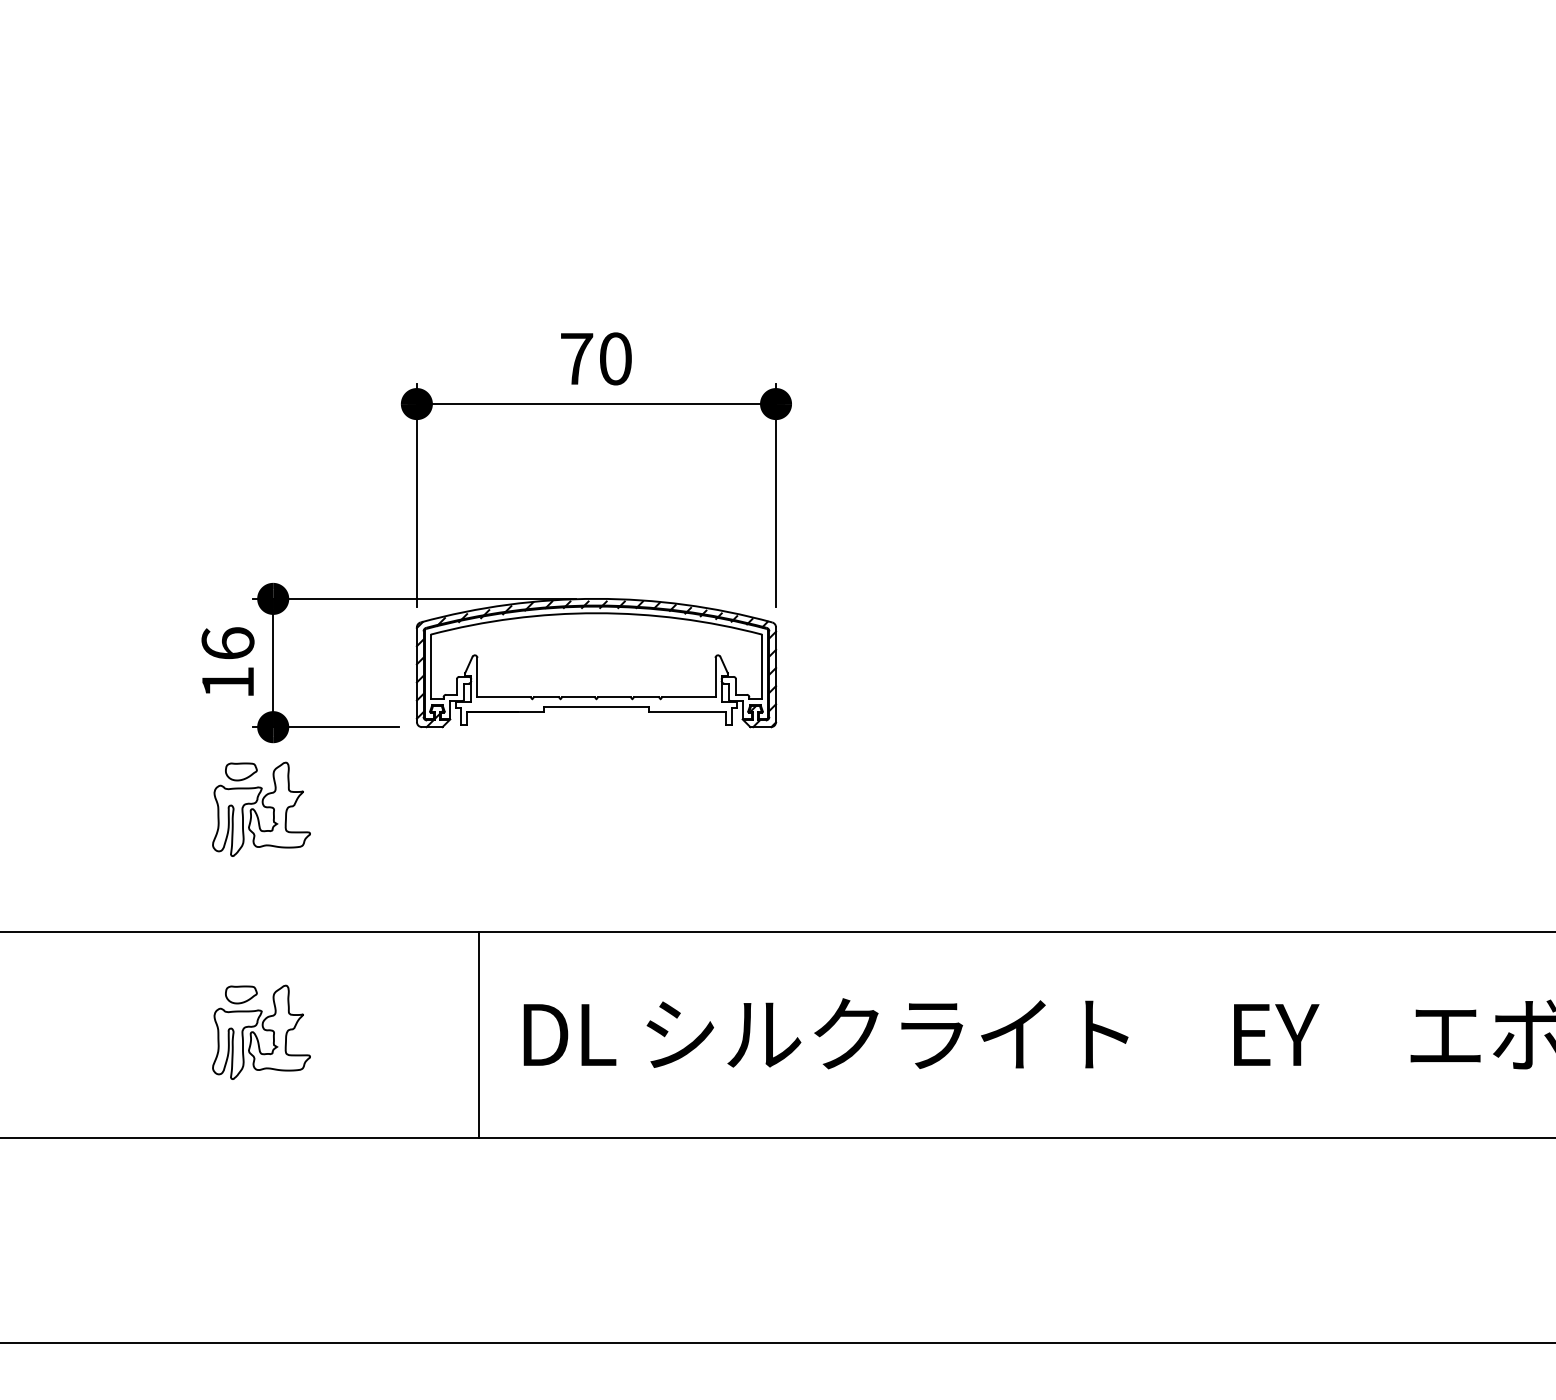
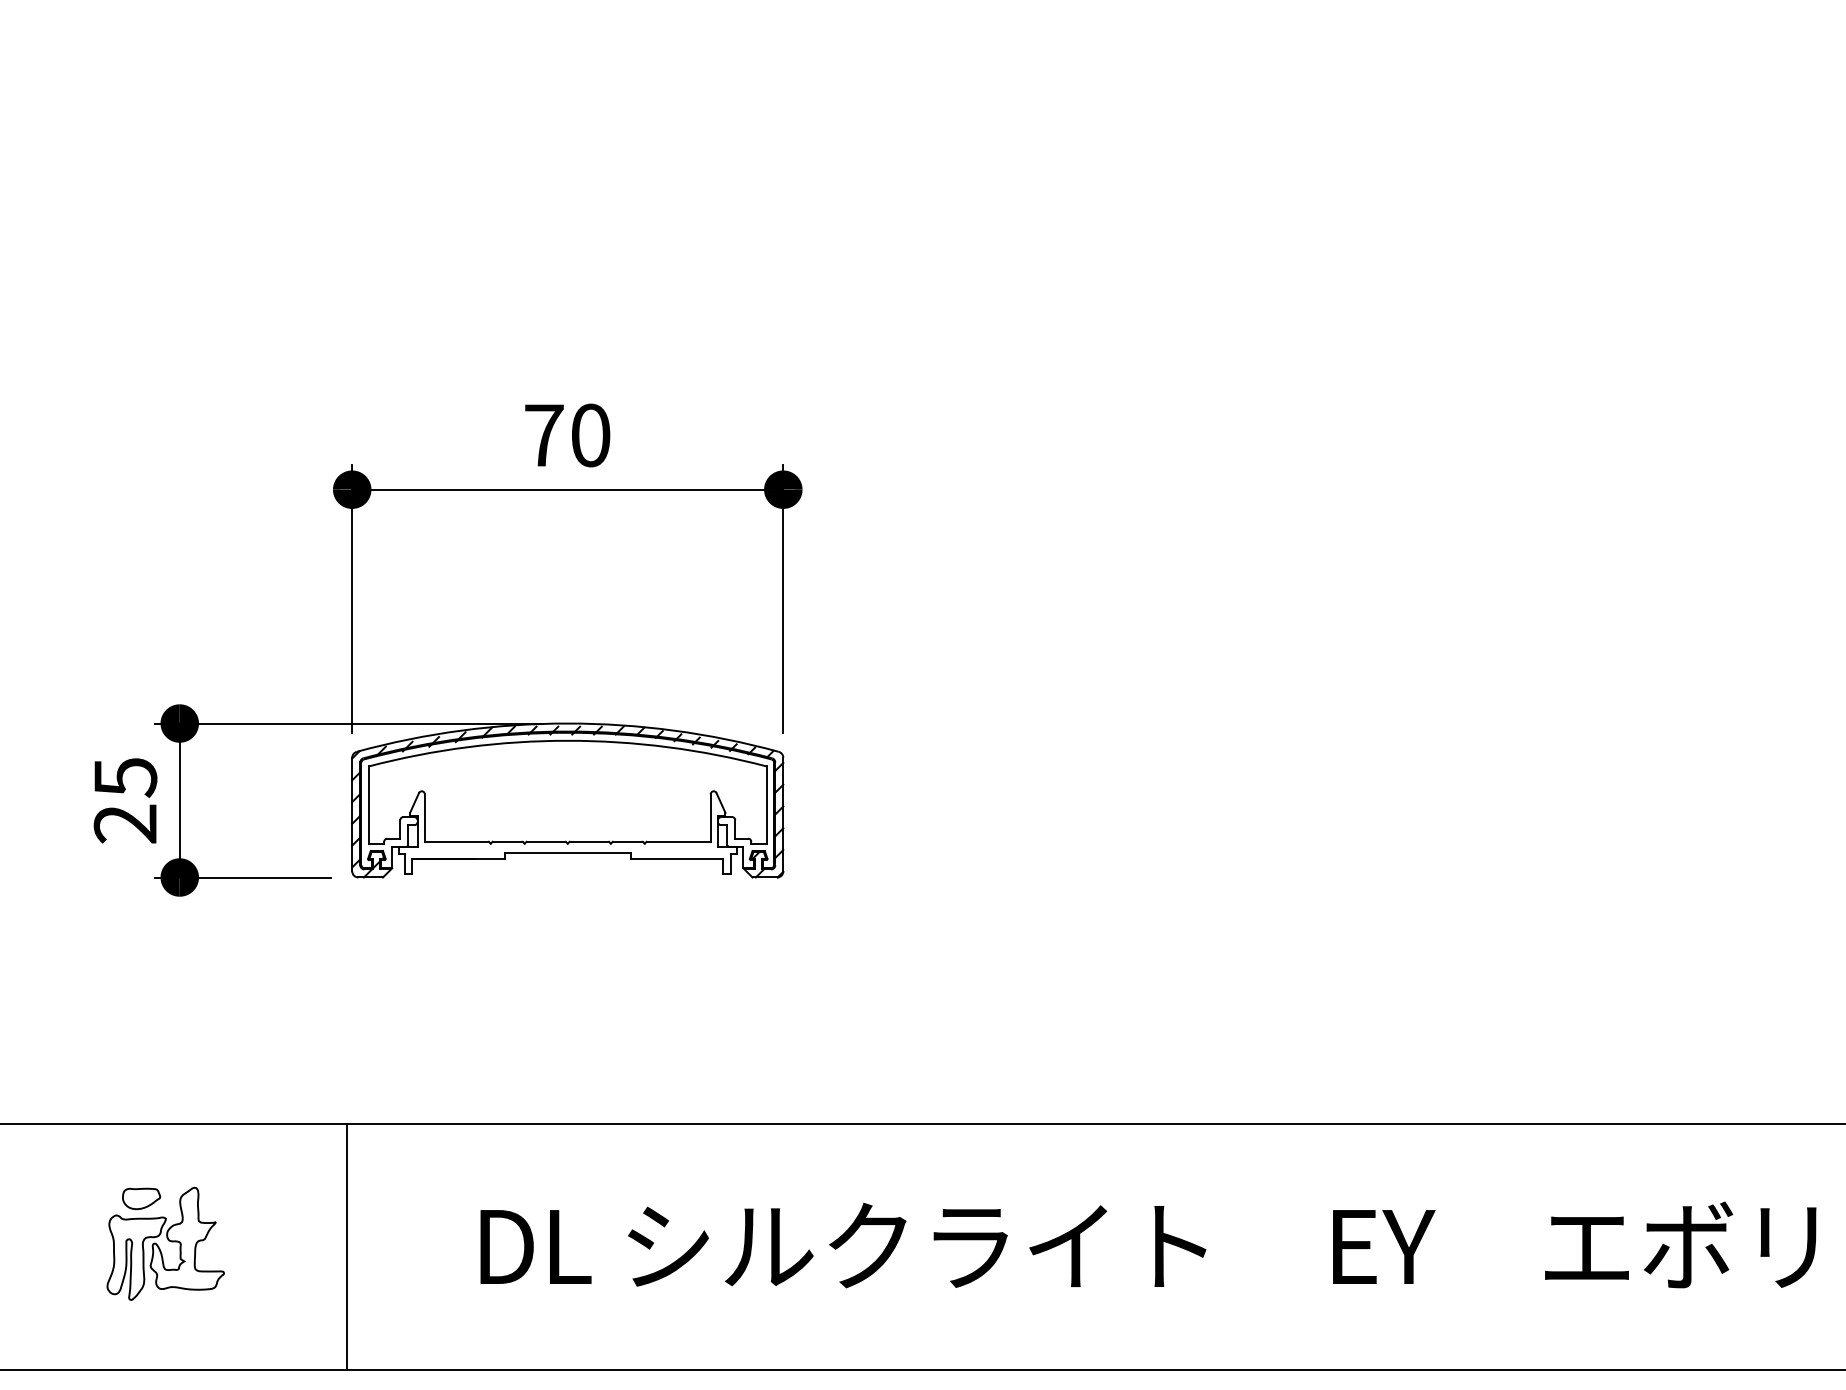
text: (227, 662) -> (124, 799), 16 -> 25
part: (261, 808) -> (165, 975), removed
line: (478, 1034) -> (346, 1246), moved

